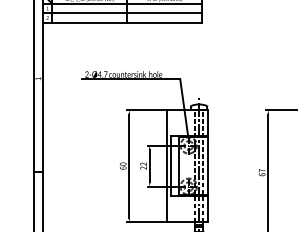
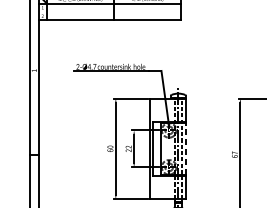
line: (122, 13) -> (109, 12), removed
line: (207, 165) -> (185, 148), solid -> dashed

